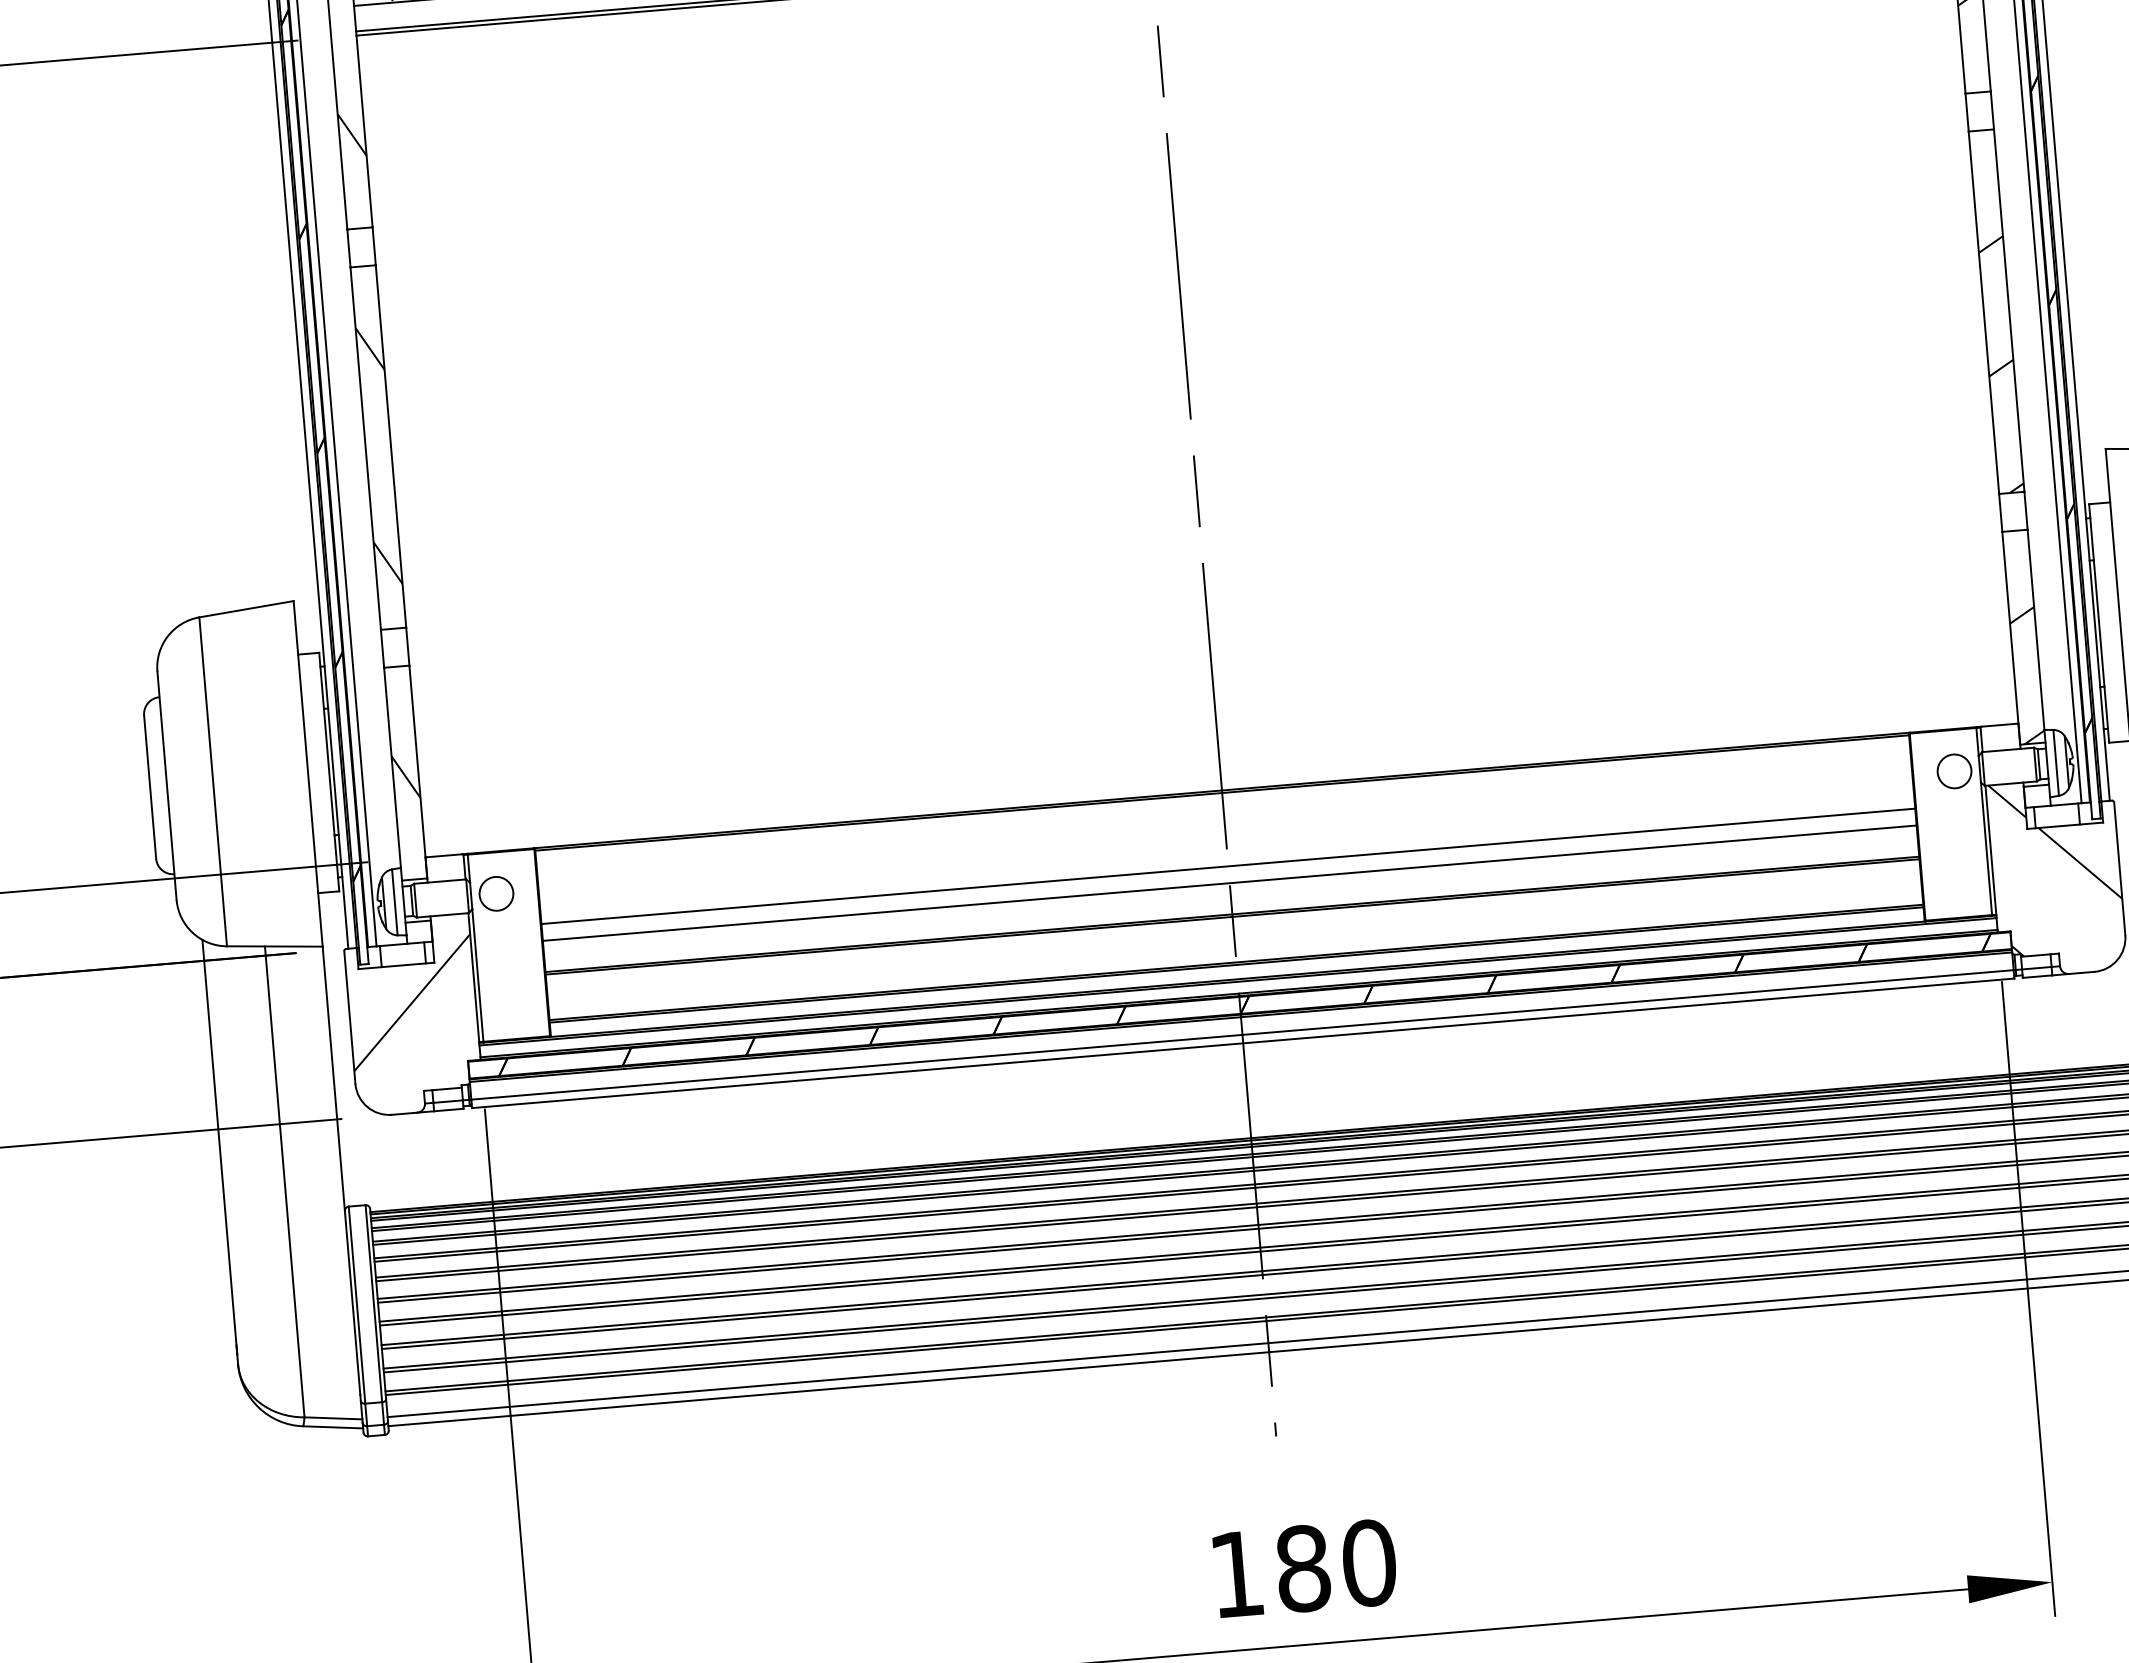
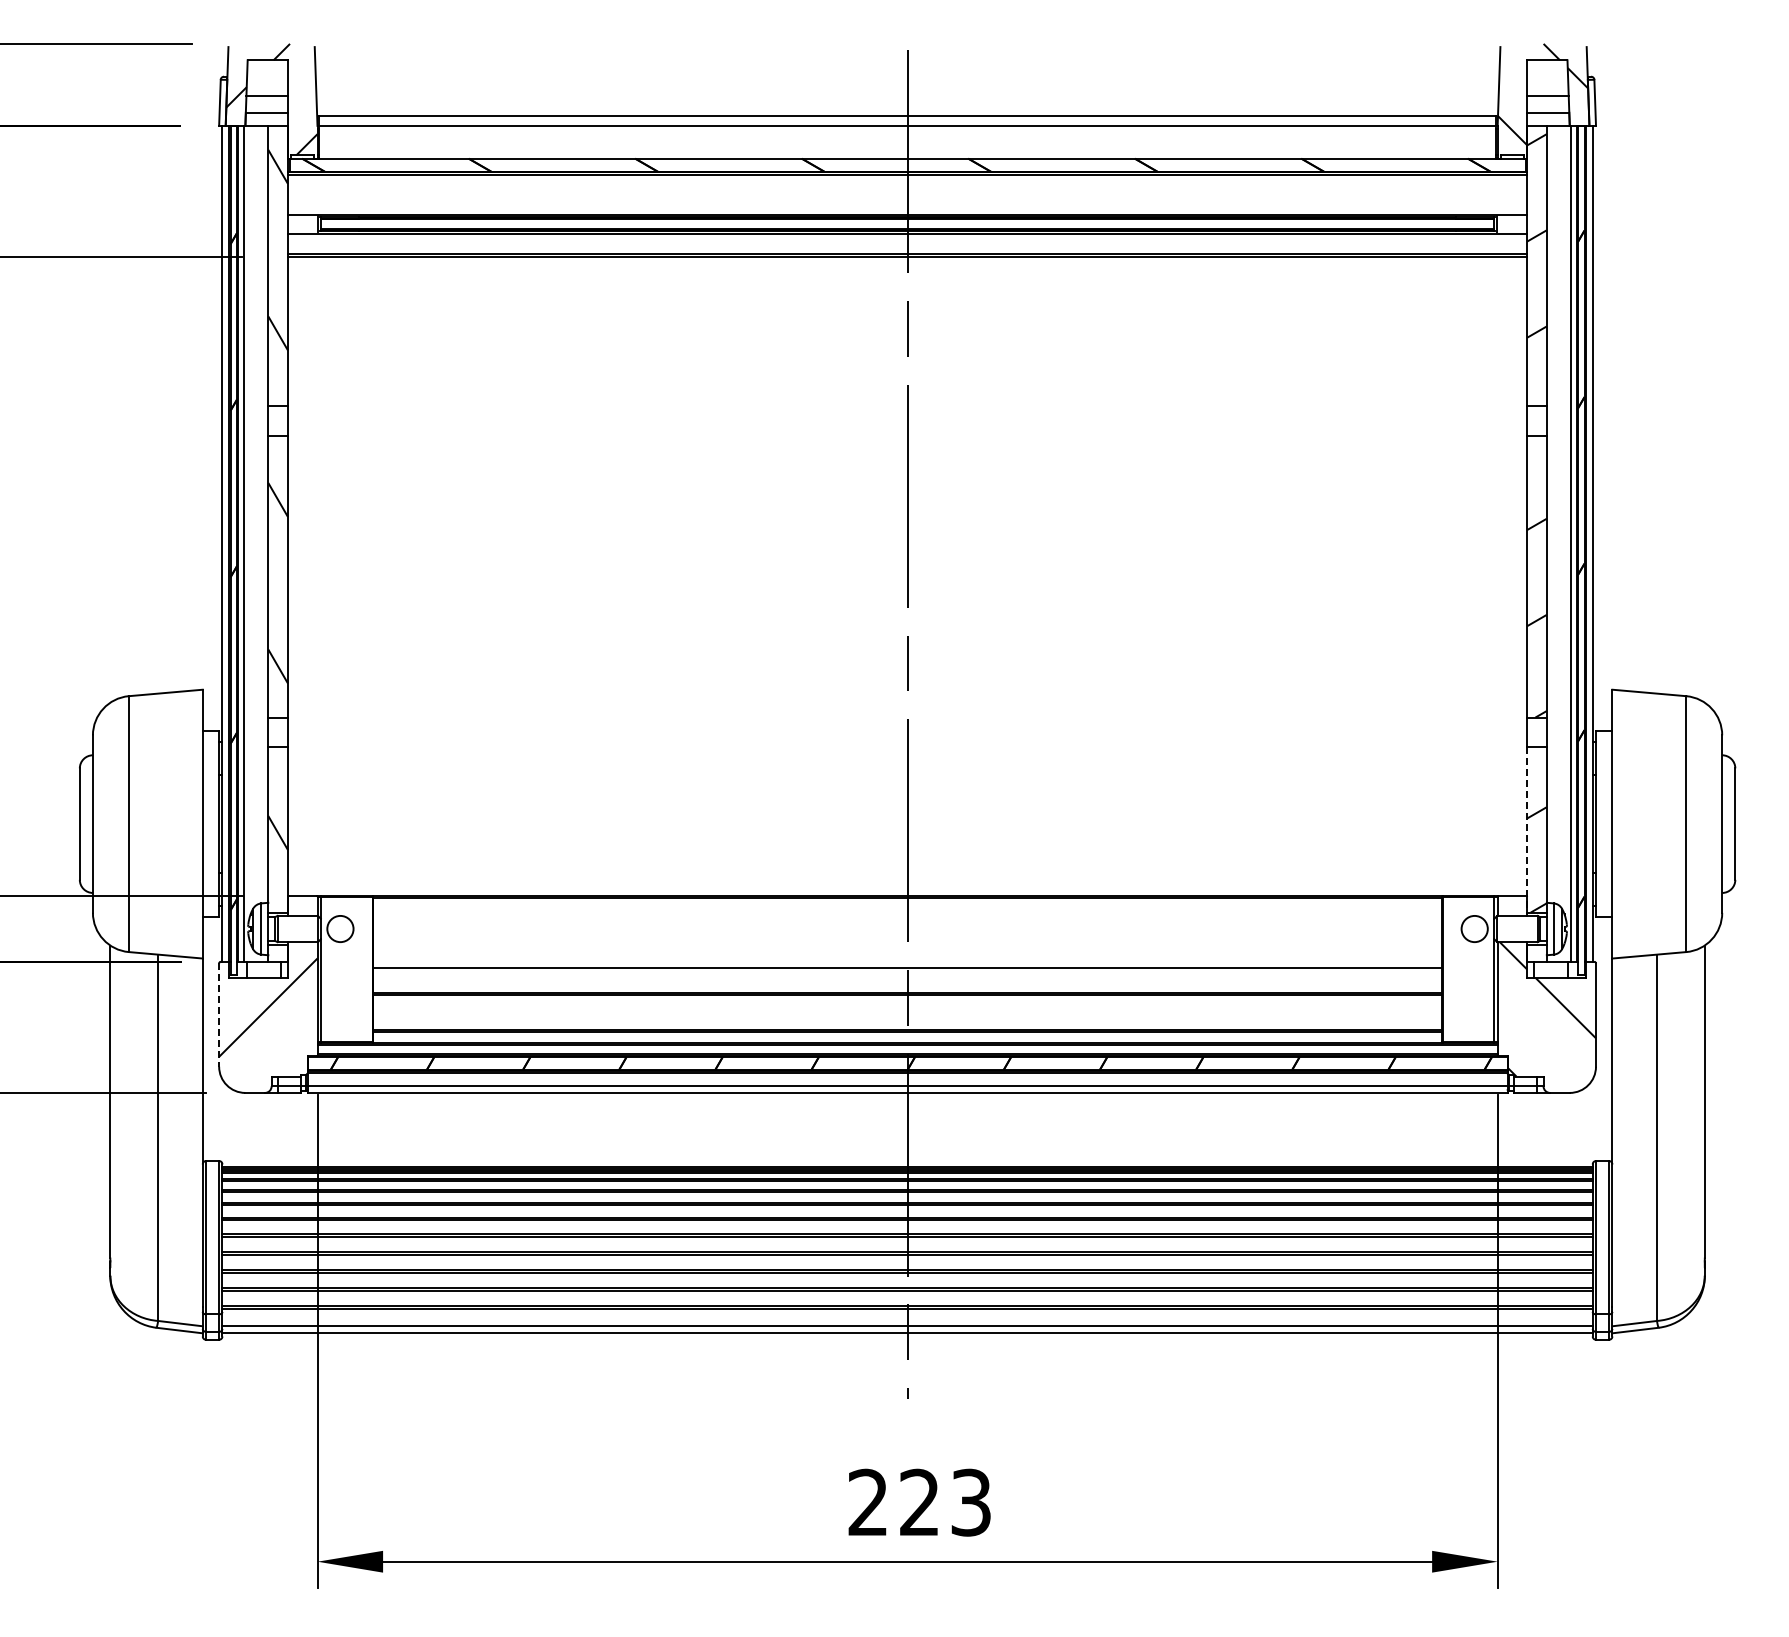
line: (2011, 637) -> (1527, 829), solid -> dashed
line: (1228, 866) -> (907, 955), removed
line: (350, 1018) -> (219, 1015), solid -> dashed
text: (1302, 1568) -> (919, 1502), 180 -> 223

